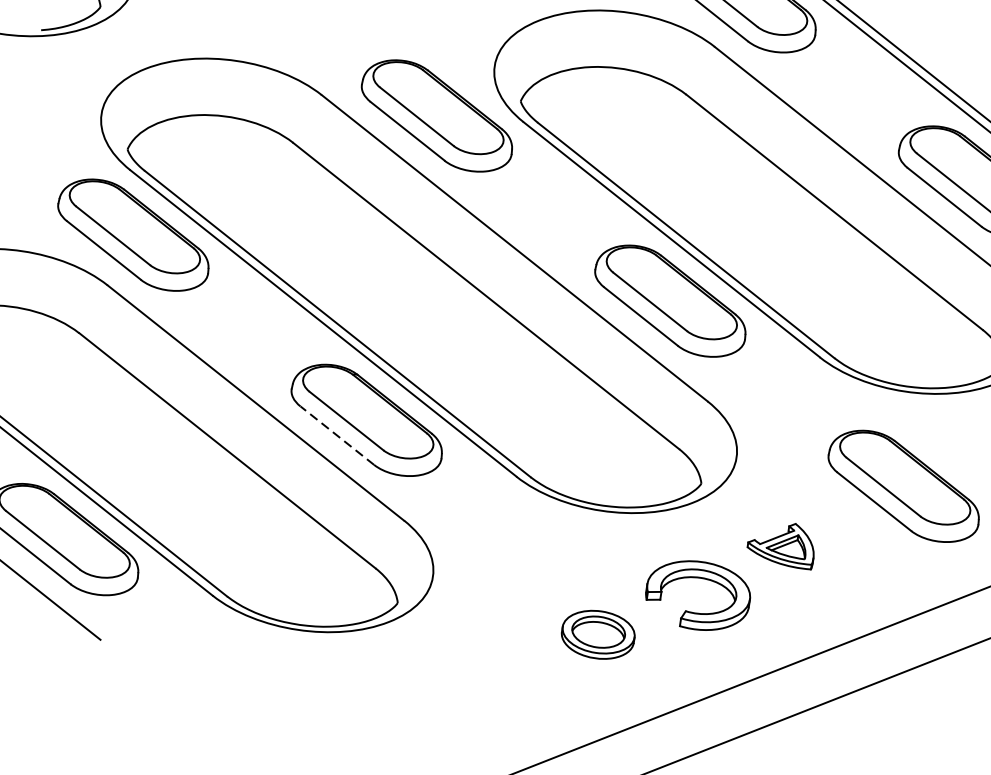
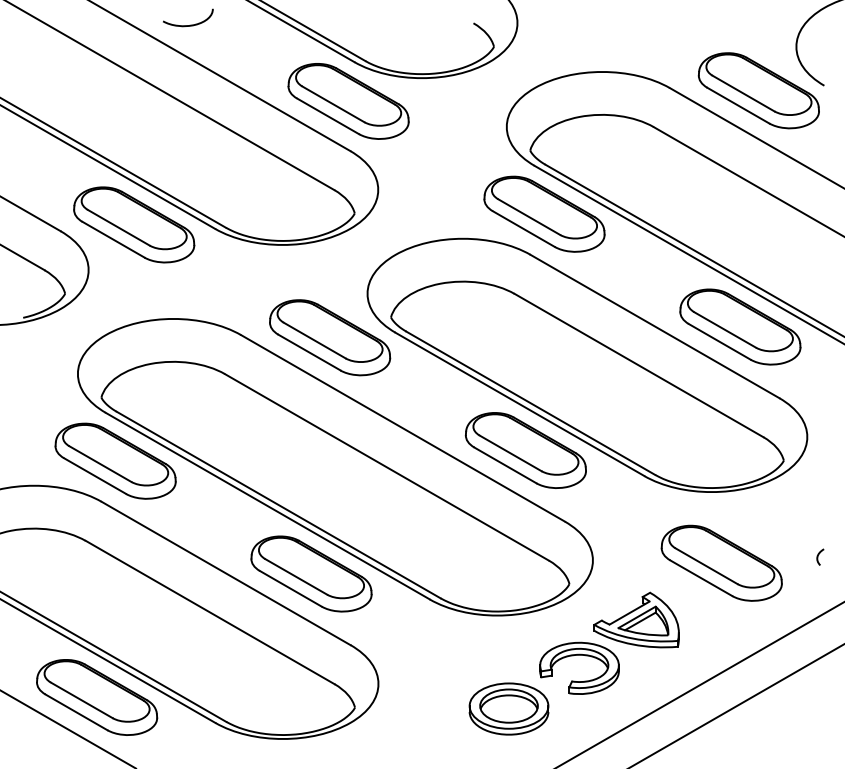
line: (336, 435) -> (290, 588), dashed -> solid
part: (781, 542) -> (636, 619), size x1.67
part: (597, 634) -> (508, 708), size x1.43

